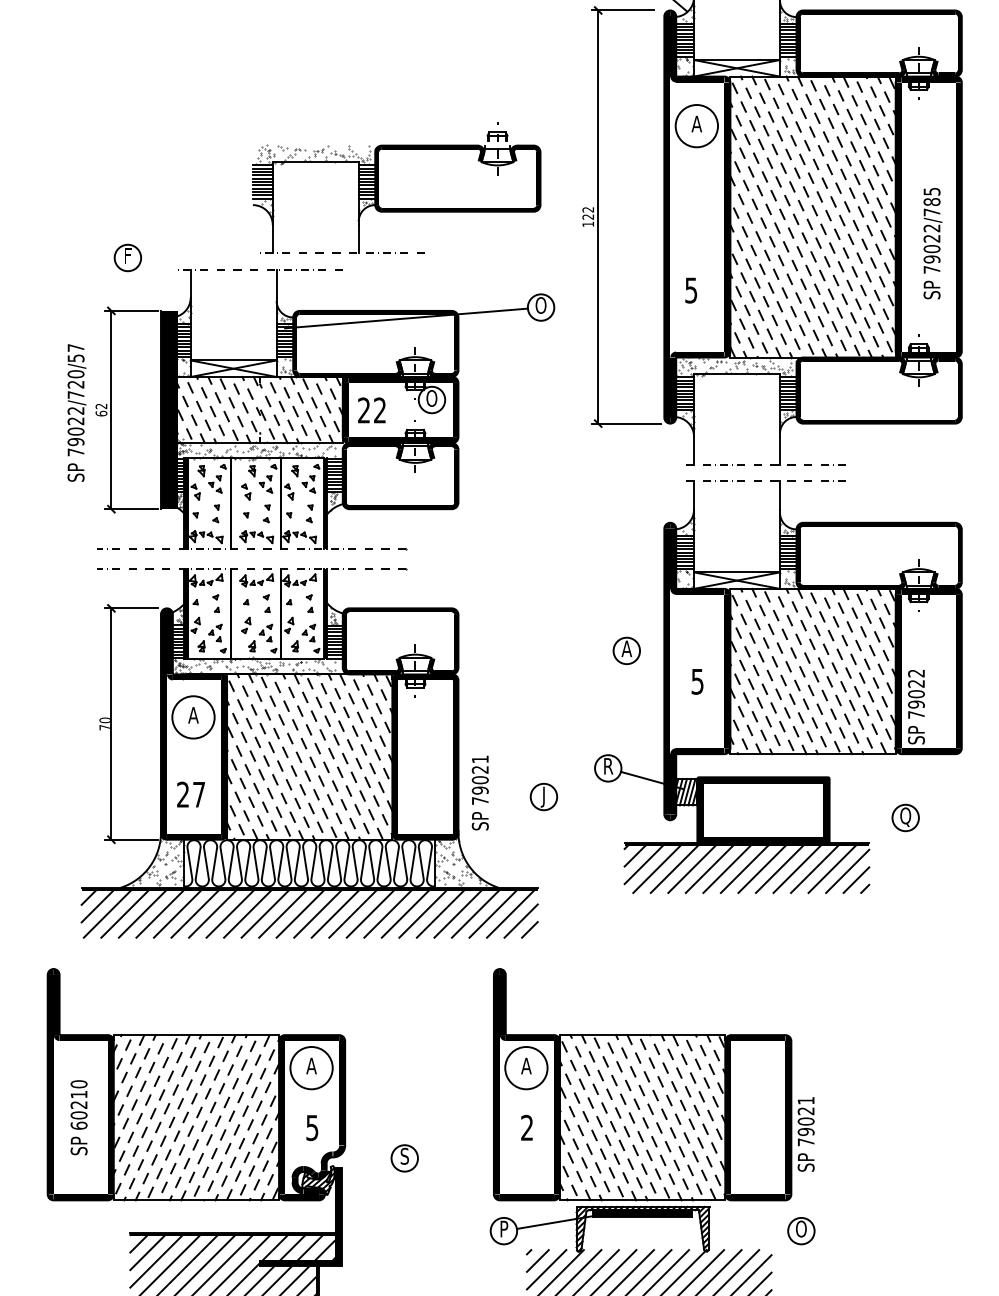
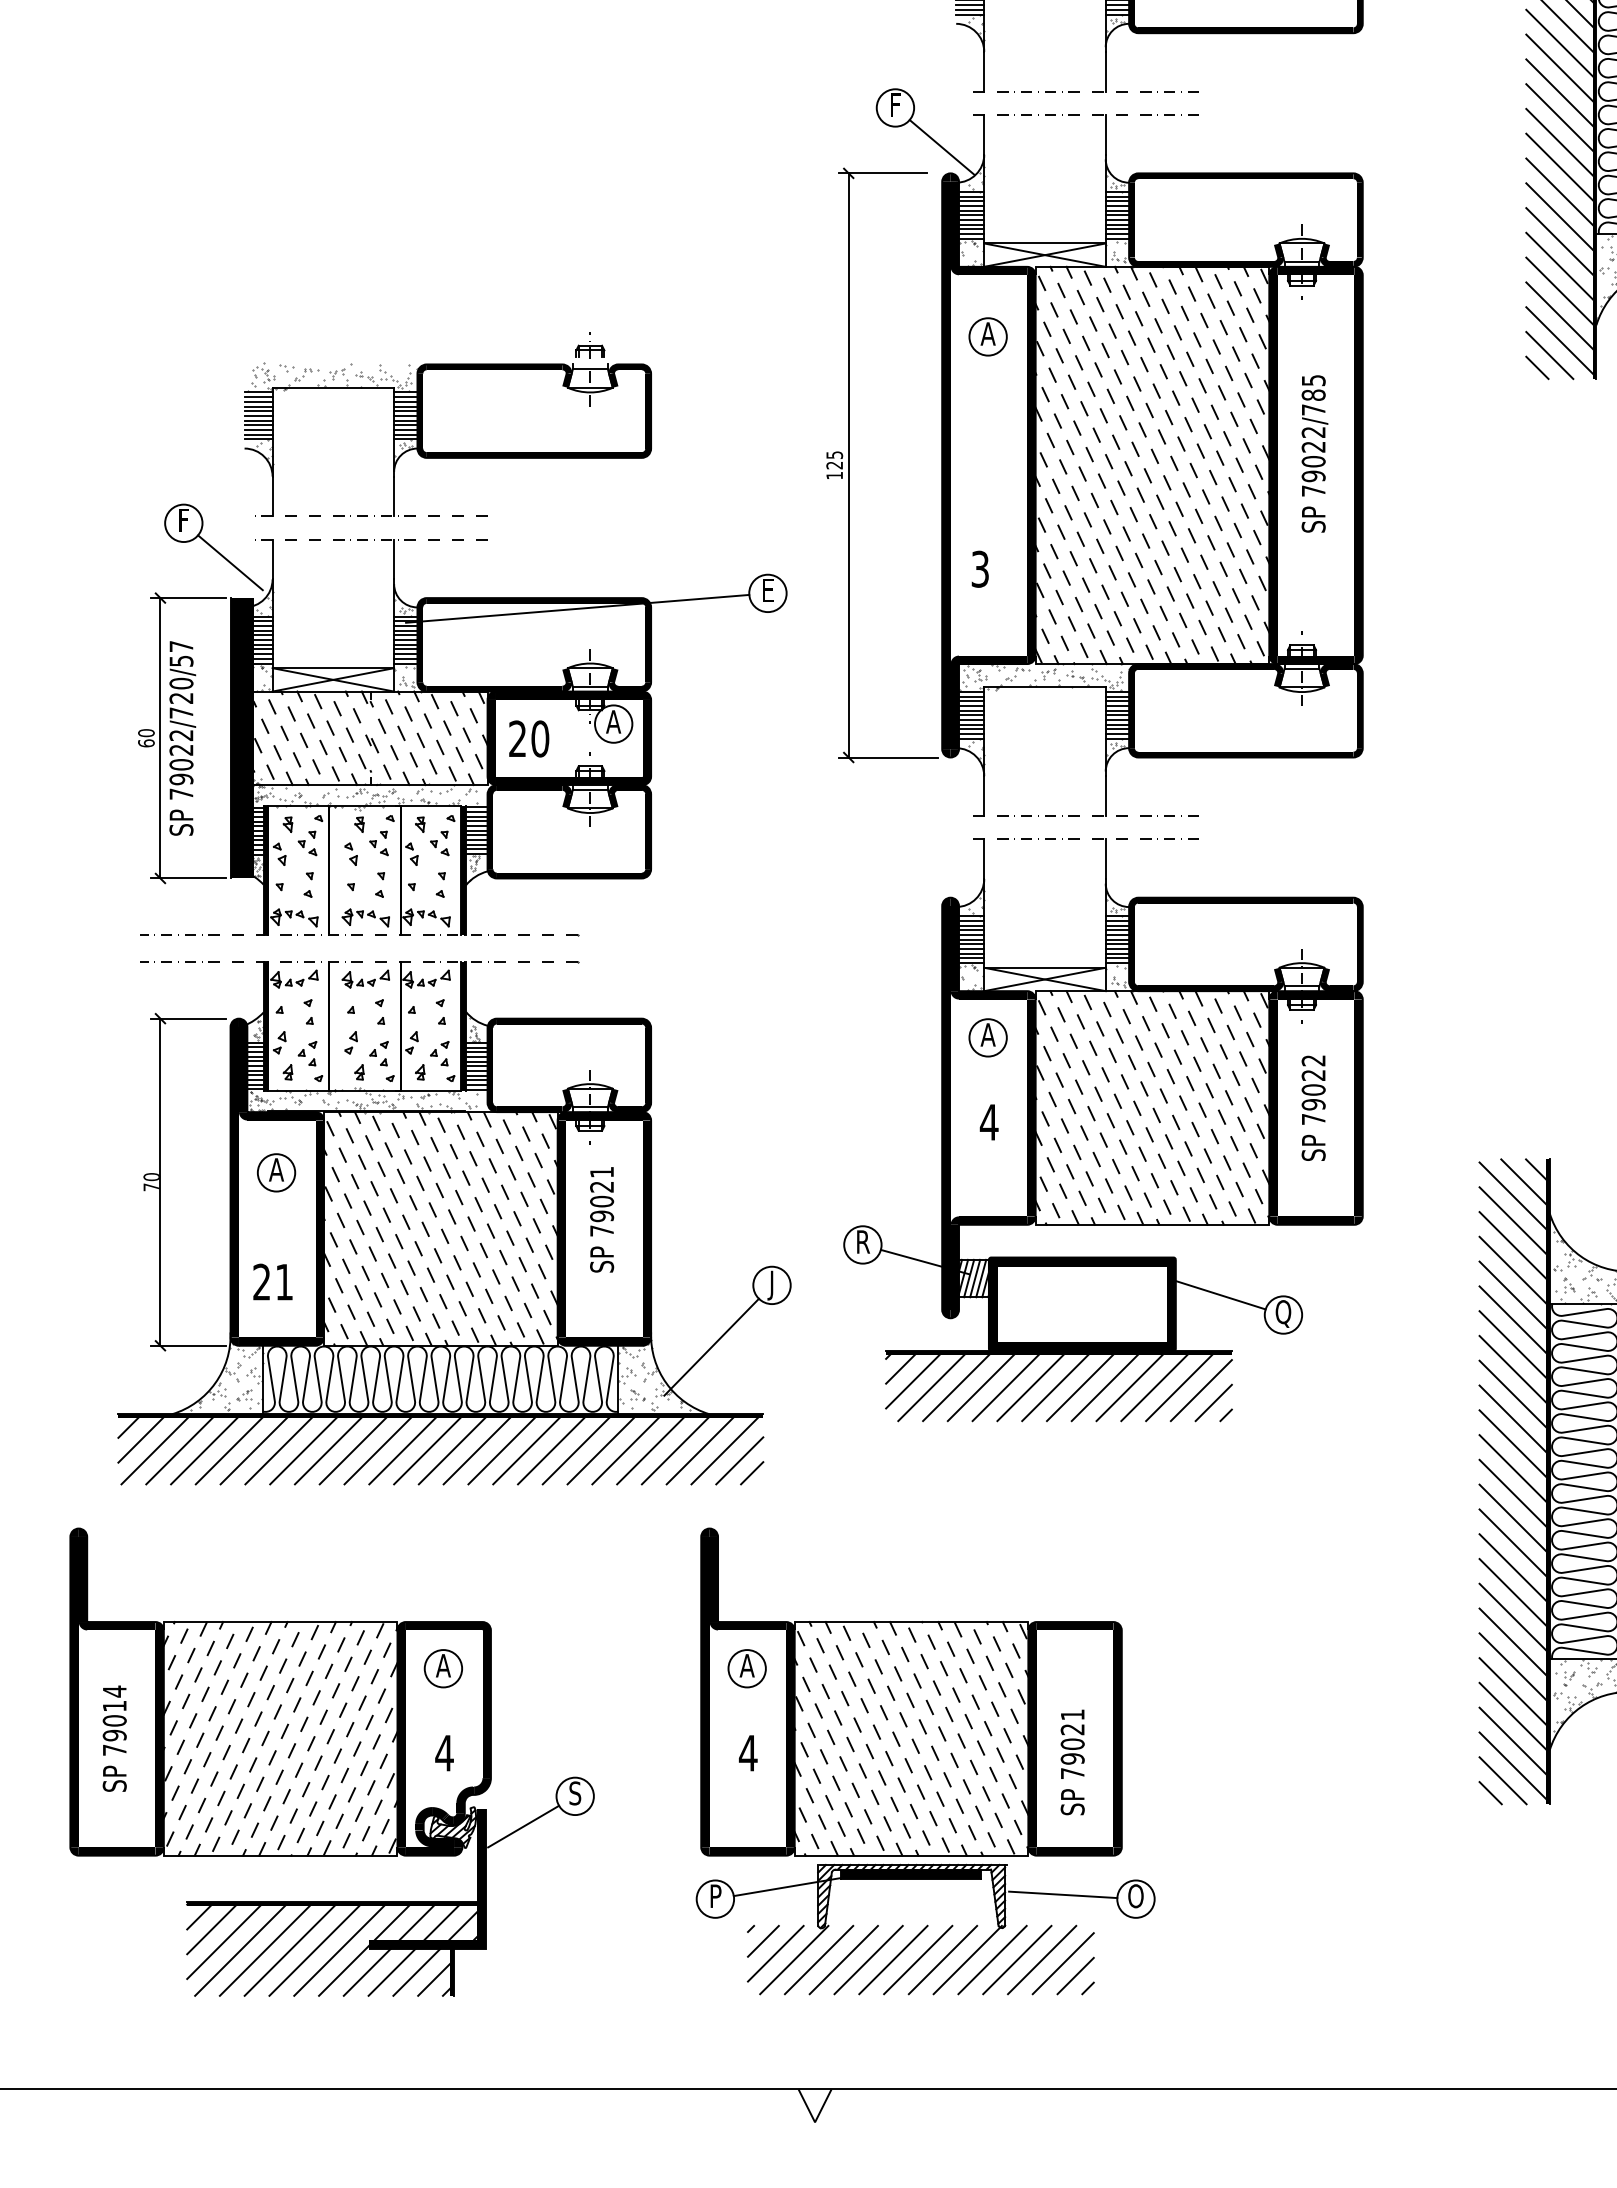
circle: (696, 125) -> (987, 336), size x0.62
part: (396, 188) -> (447, 424), moved
text: (588, 209) -> (834, 454), 122 -> 125
text: (932, 243) -> (1314, 453), moved
line: (160, 285) -> (230, 562), added
text: (691, 289) -> (980, 568), 5 -> 3
text: (540, 305) -> (767, 590), O -> E
text: (431, 398) -> (613, 721), O -> A
text: (101, 406) -> (146, 733), 62 -> 60
text: (380, 410) -> (540, 738), 22 -> 20
text: (76, 413) -> (182, 738), moved
part: (626, 650) -> (987, 1037), moved
text: (697, 681) -> (988, 1122), 5 -> 4
text: (916, 706) -> (1313, 1107), moved
circle: (193, 717) -> (276, 1172), size x0.62
text: (480, 792) -> (602, 1219), moved
text: (199, 794) -> (284, 1282), 27 -> 21
line: (859, 803) -> (1218, 1294), added
line: (501, 840) -> (711, 1346), added
circle: (311, 1067) -> (443, 1668), size x0.62
circle: (525, 1067) -> (746, 1668), size x0.62
text: (78, 1104) -> (114, 1720), 60210 -> 79014
text: (526, 1127) -> (747, 1752), 2 -> 4
text: (312, 1128) -> (444, 1753), 5 -> 4
text: (806, 1134) -> (1072, 1762), moved
line: (368, 1179) -> (523, 1826), added
line: (750, 1227) -> (1063, 1894), added

